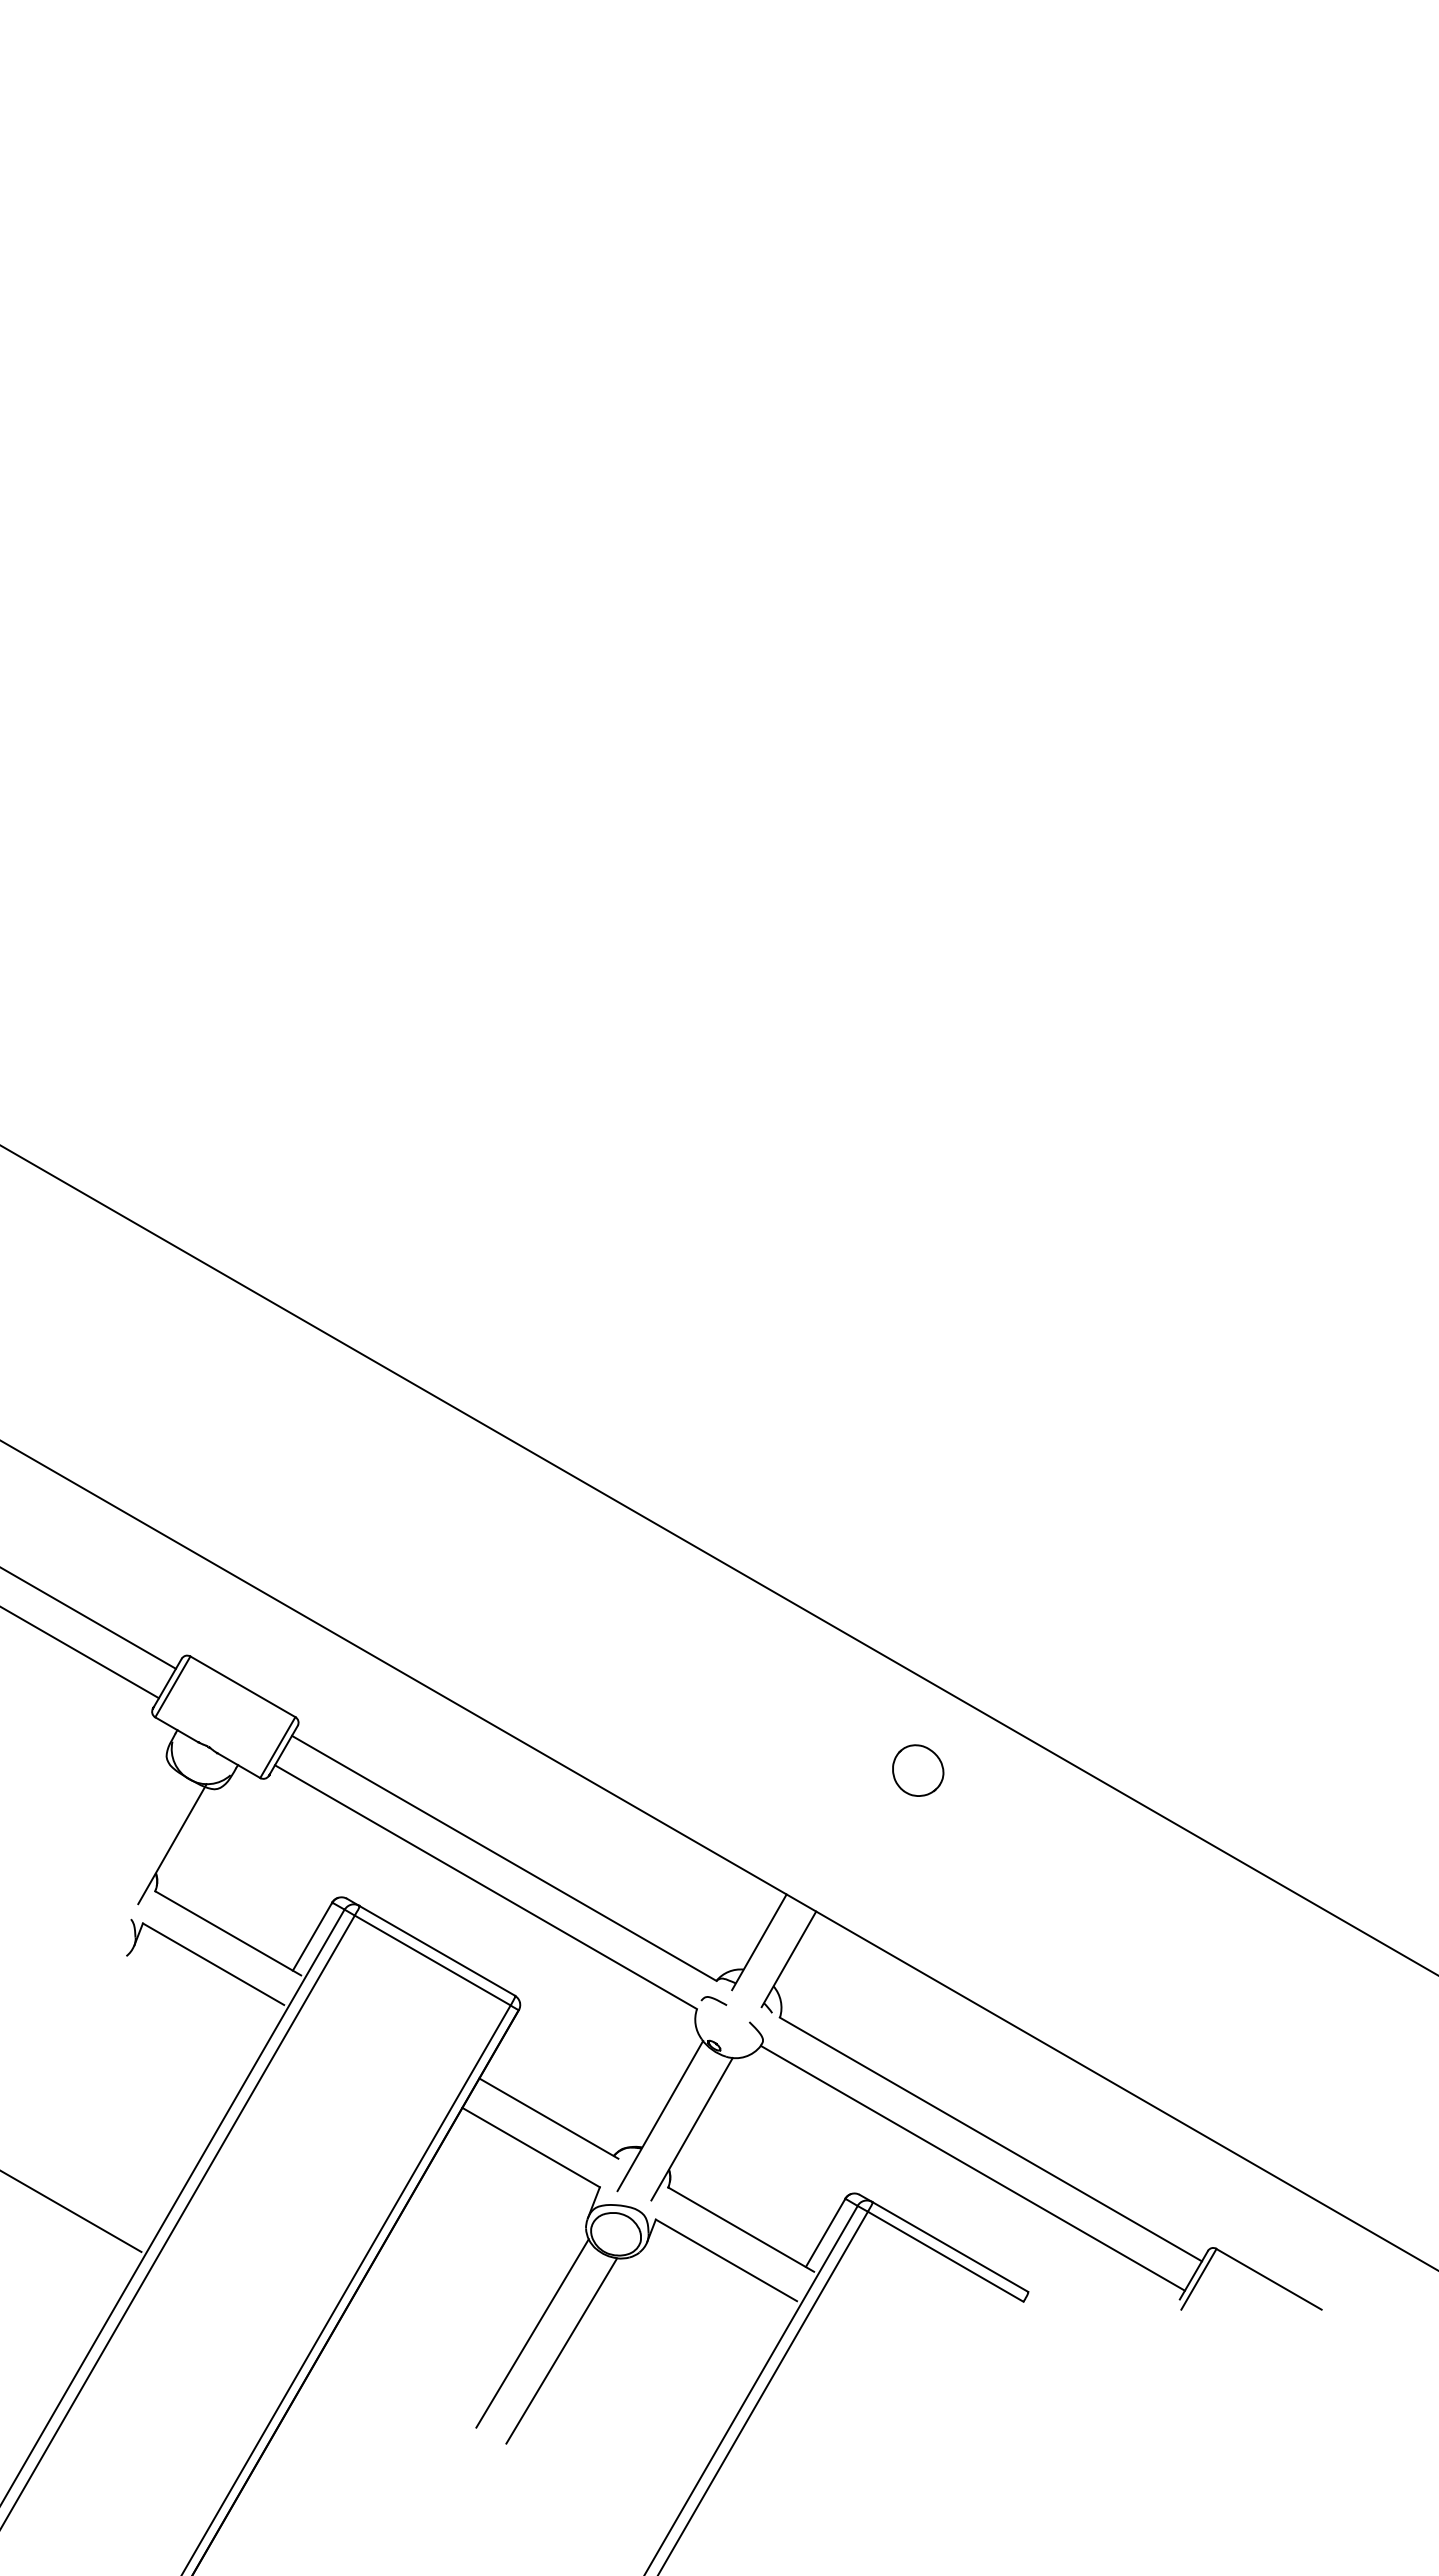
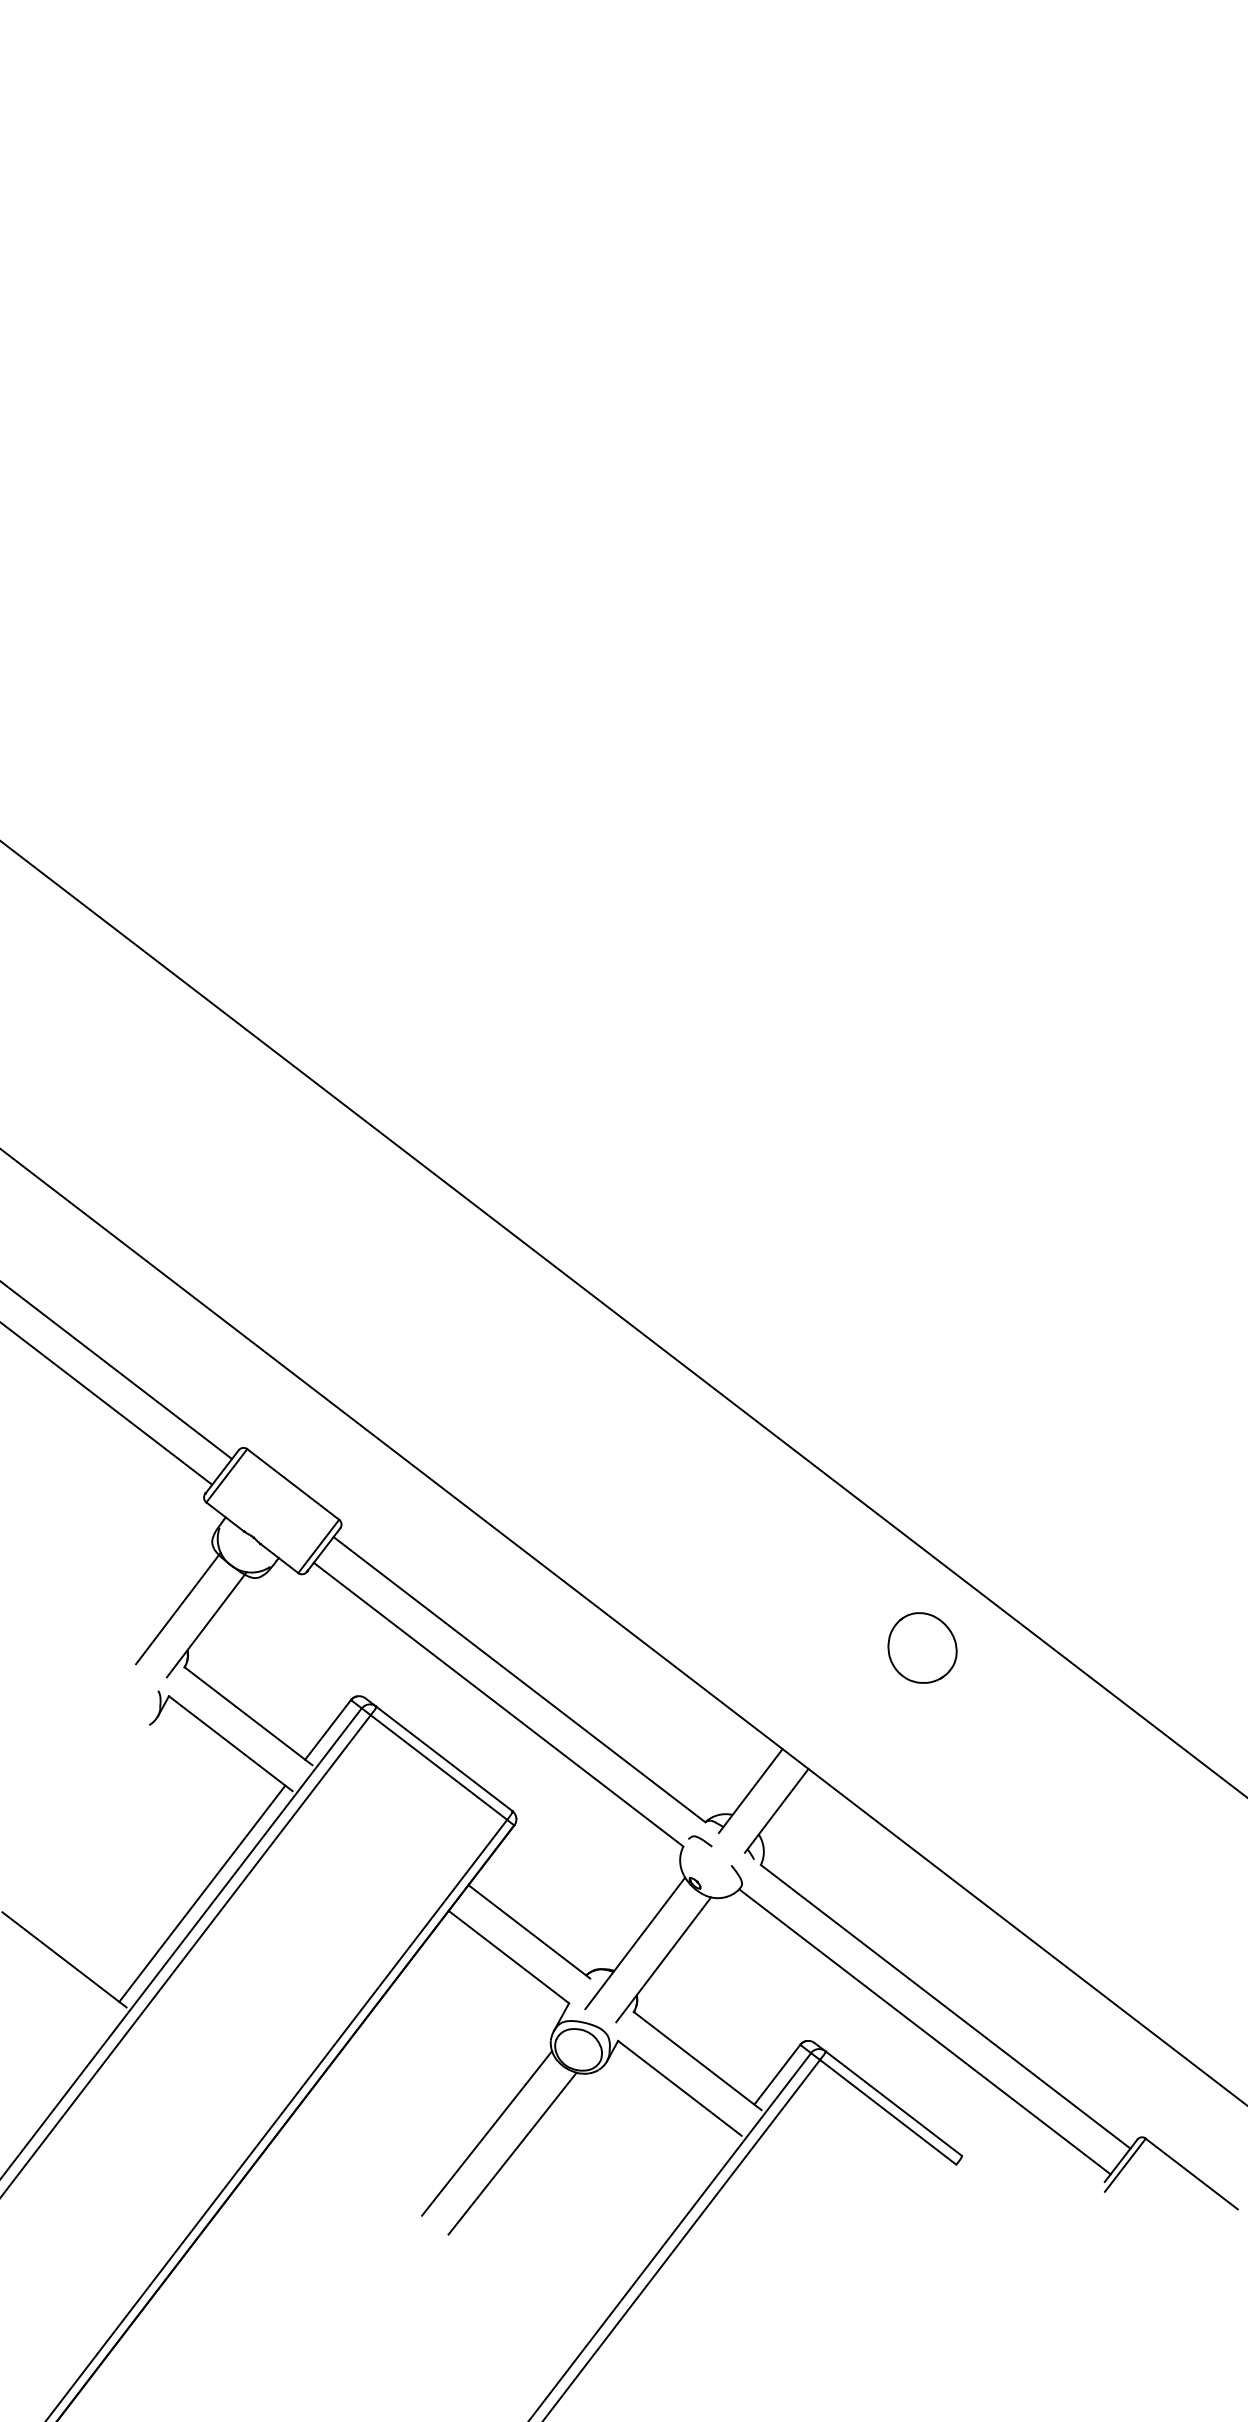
part: (918, 1770) -> (923, 1648), size x1.43
line: (140, 1830) -> (178, 1607), added
line: (204, 2123) -> (202, 1893), added

